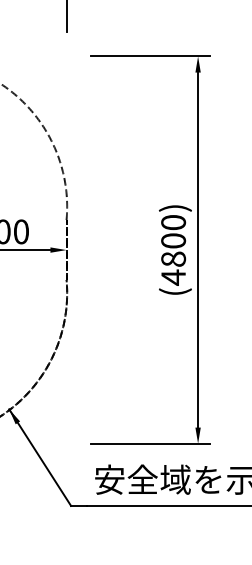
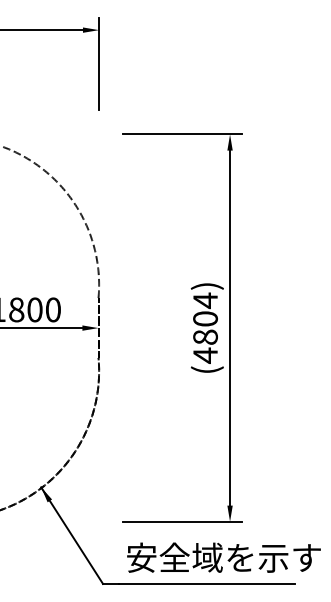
text: (173, 222) -> (205, 300), (4800) -> (4804)

